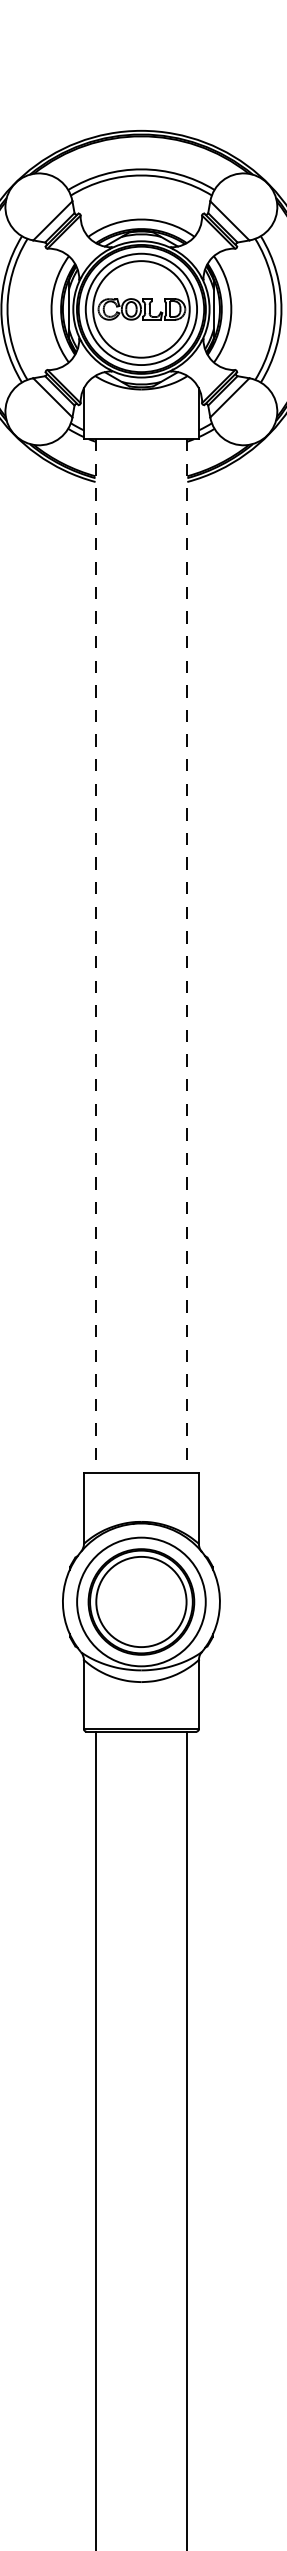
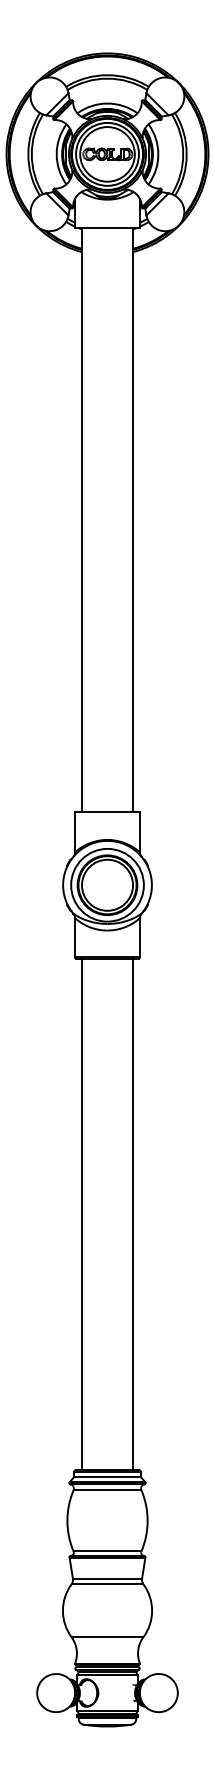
line: (95, 956) -> (81, 520), dashed -> solid
line: (187, 956) -> (133, 520), dashed -> solid

